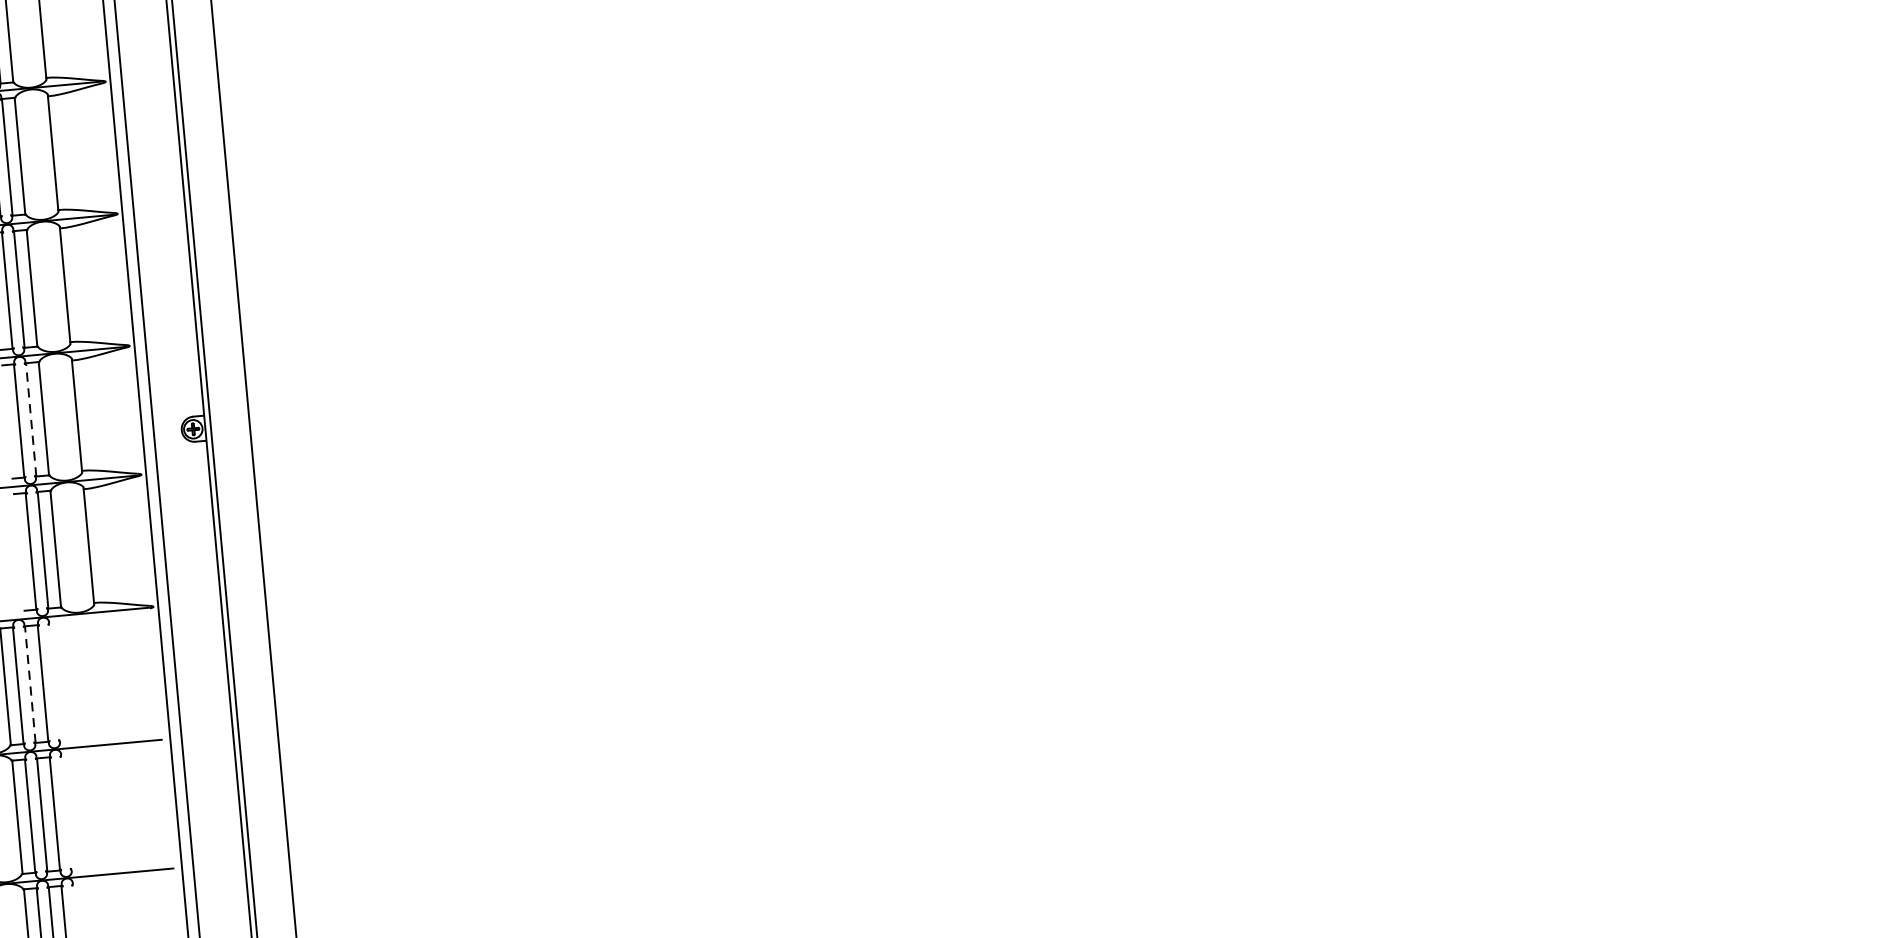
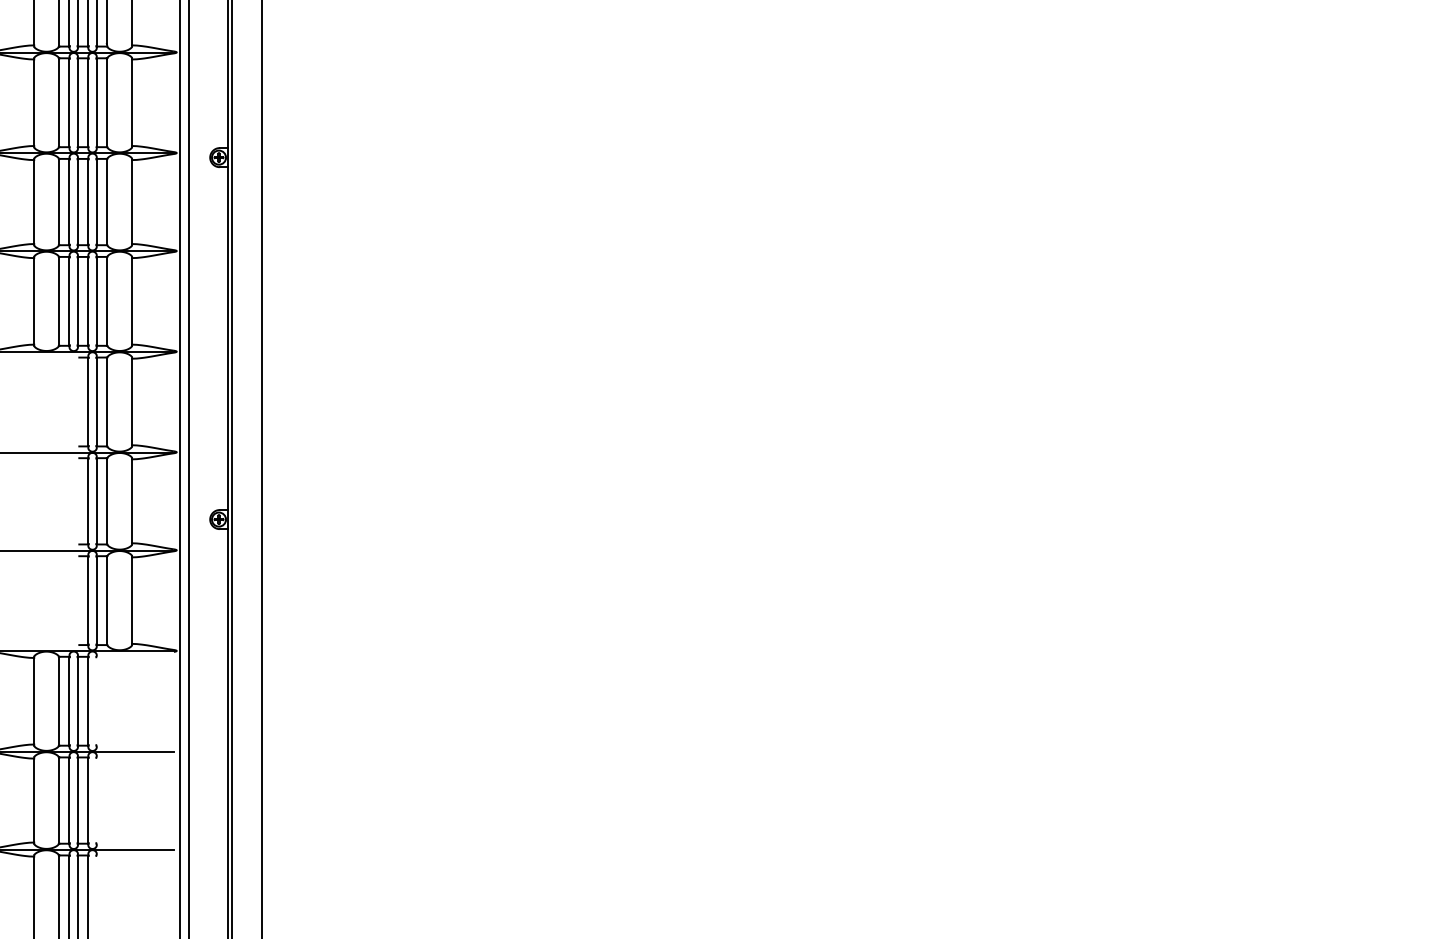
line: (31, 420) -> (97, 501), dashed -> solid
line: (30, 683) -> (78, 700), dashed -> solid

